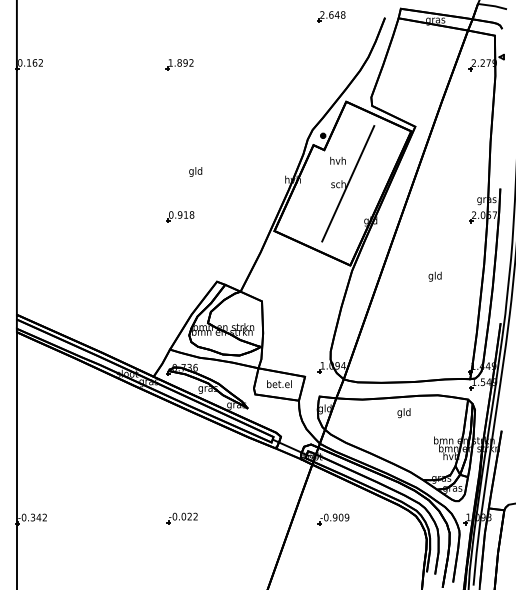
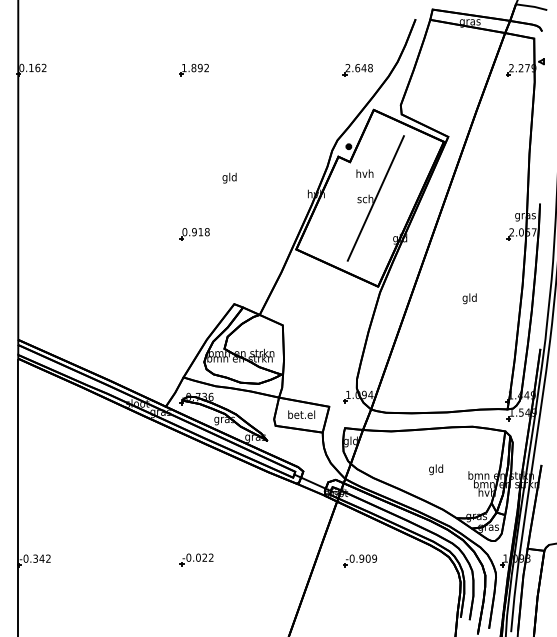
part: (331, 16) -> (357, 69), moved
text: (195, 171) -> (229, 177), moved
text: (403, 413) -> (435, 470), moved

